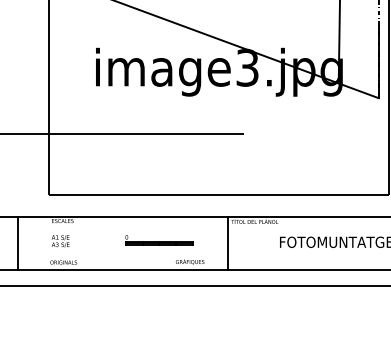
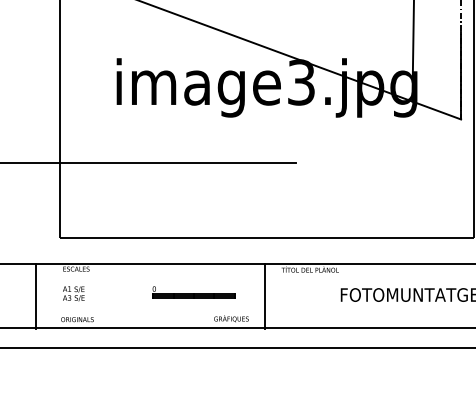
line: (18, 242) -> (37, 295), moved
line: (228, 242) -> (264, 295), moved

